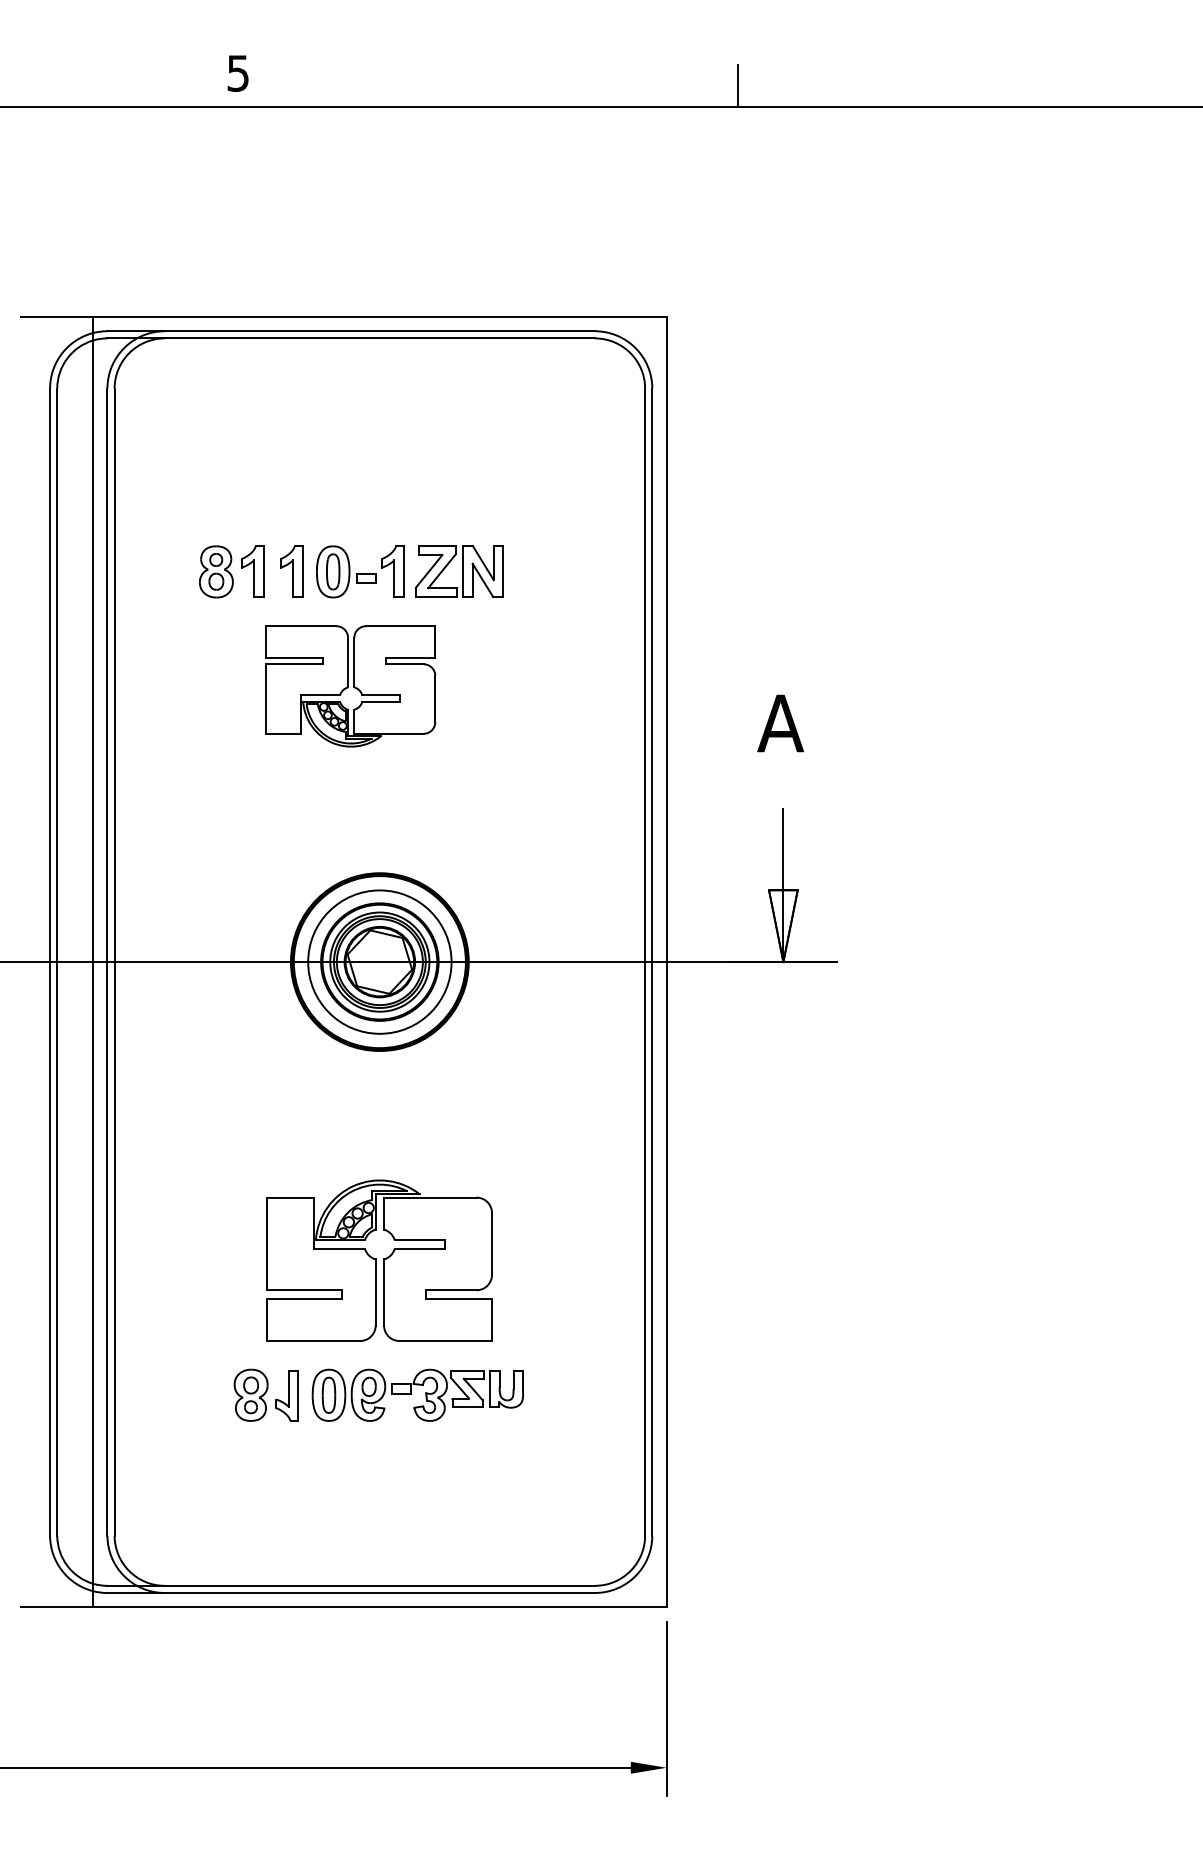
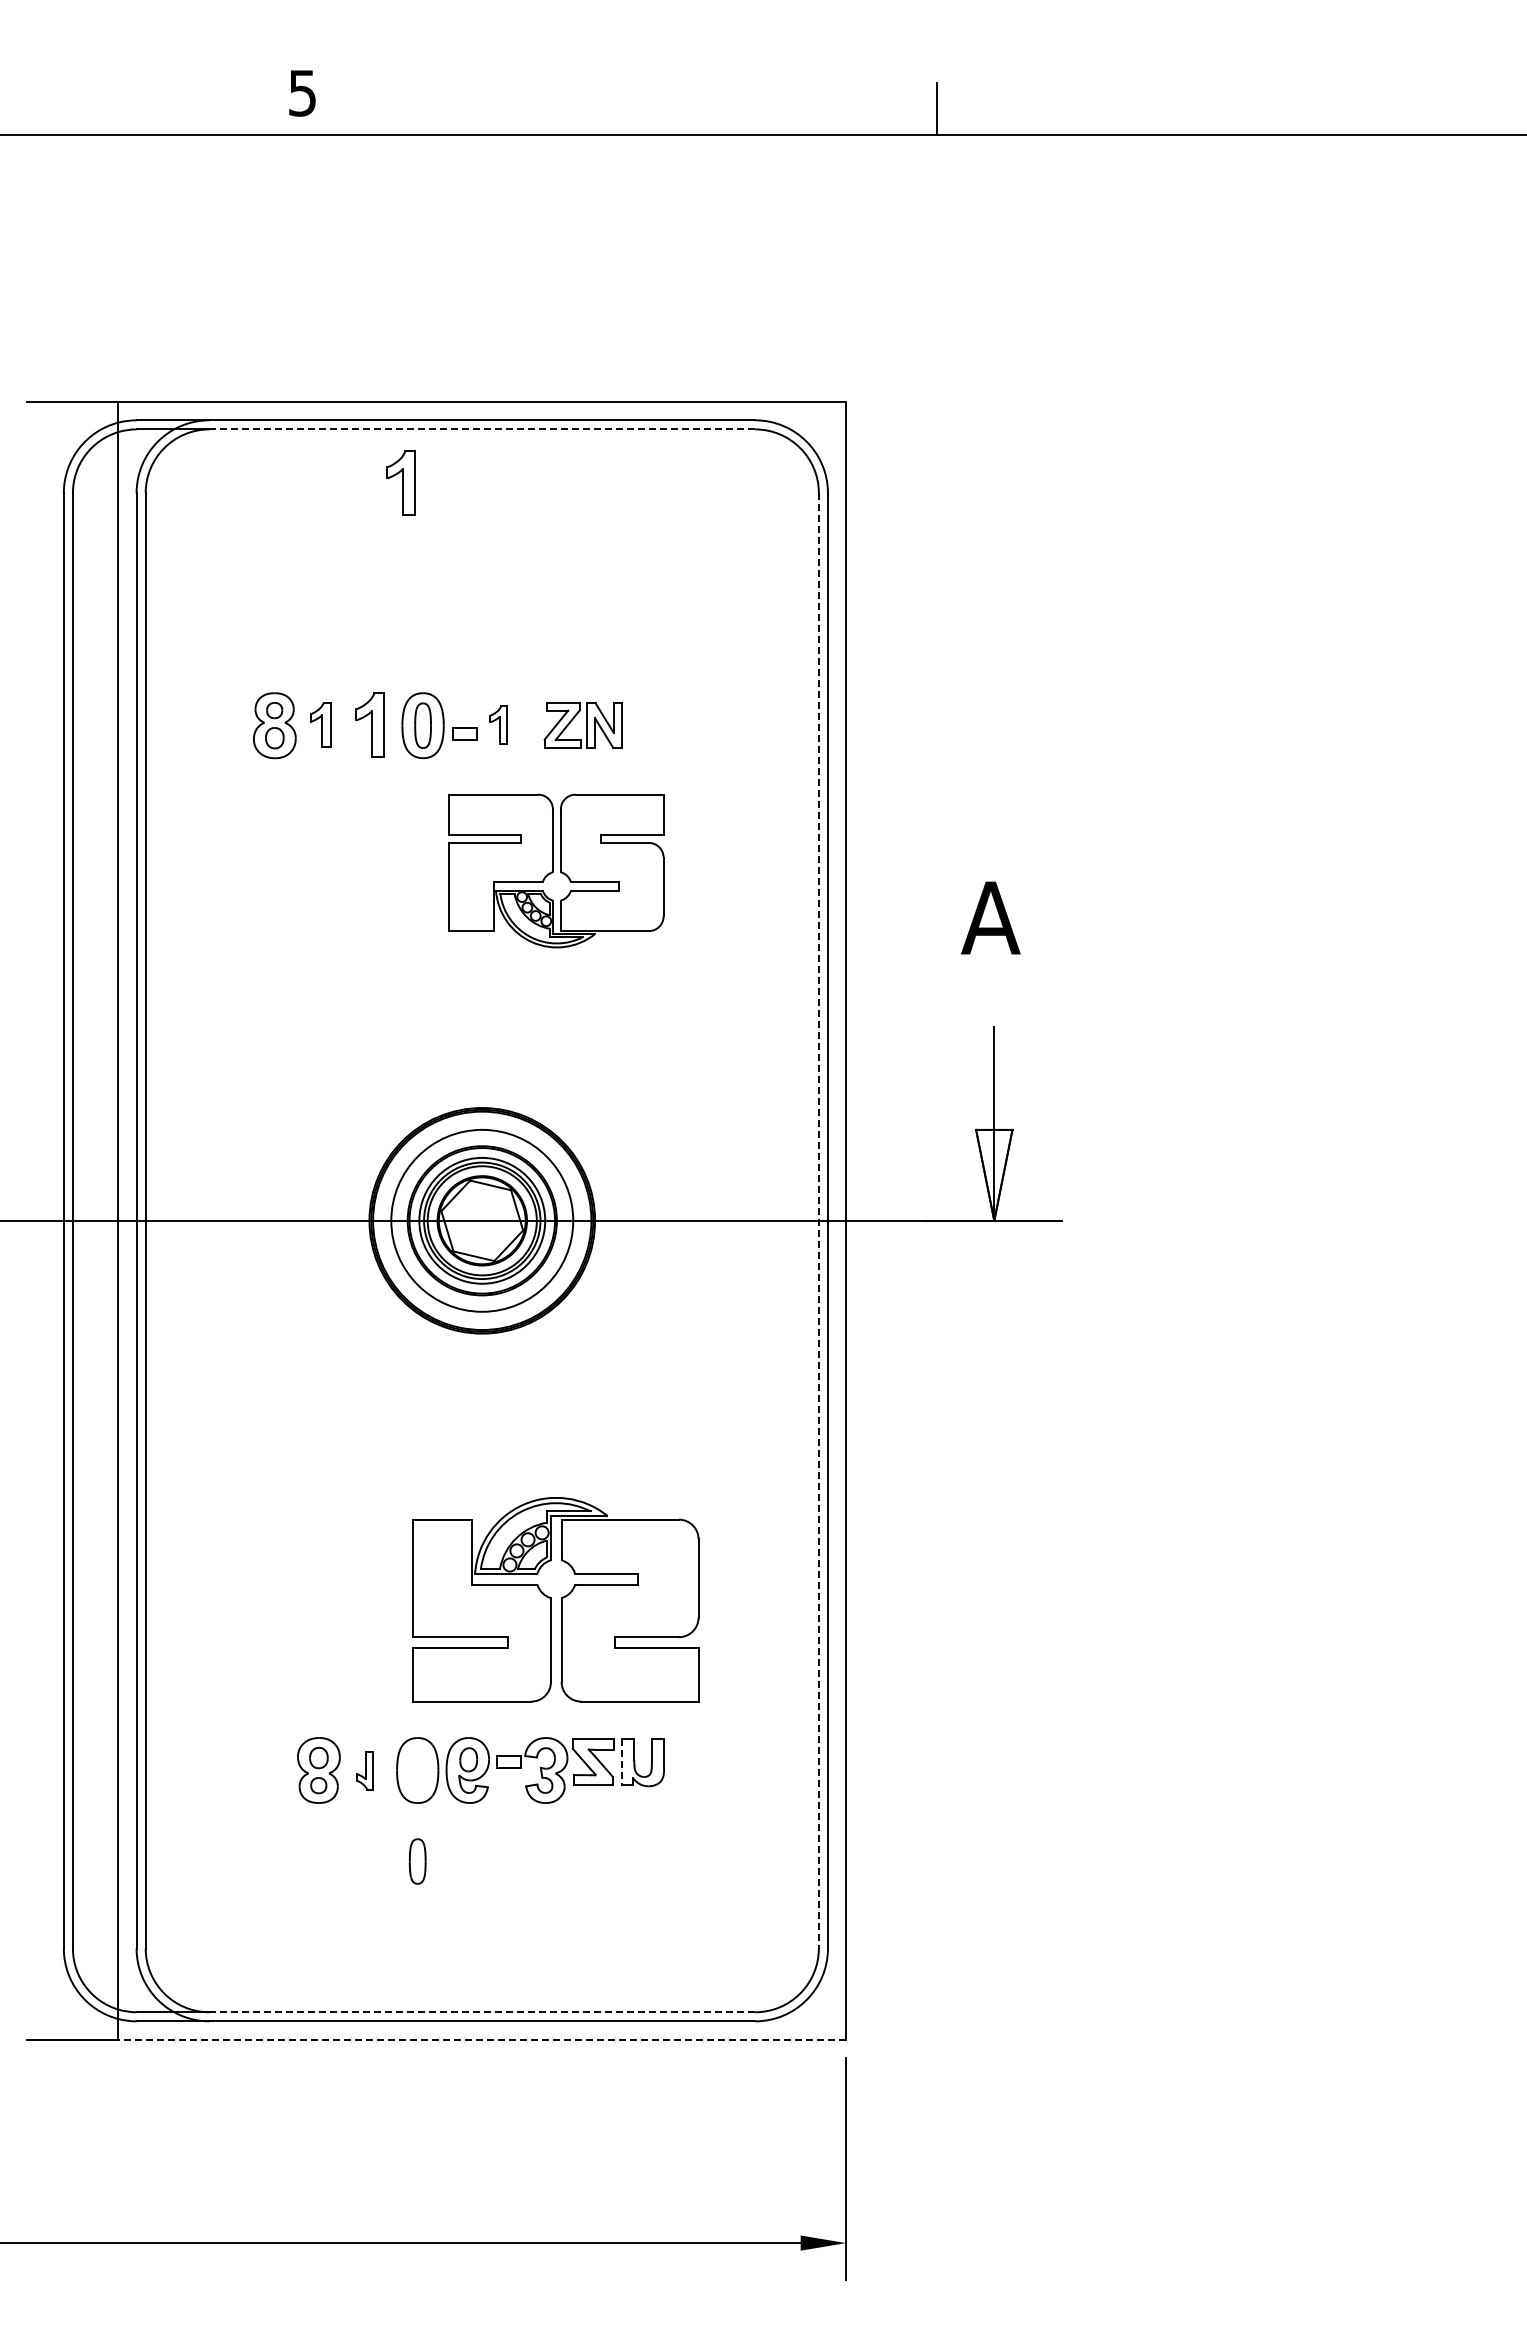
line: (380, 338) -> (482, 429), solid -> dashed
part: (315, 380) -> (400, 482), added
part: (252, 570) -> (320, 724), size x0.7
part: (392, 570) -> (498, 724), size x0.6
part: (459, 571) -> (583, 725), size x0.7
part: (350, 686) -> (556, 870), moved
line: (644, 961) -> (818, 1220), solid -> dashed
part: (379, 1260) -> (555, 1599), moved
line: (490, 1389) -> (622, 1762), solid -> dashed
part: (287, 1395) -> (364, 1770), size x0.6
part: (328, 1395) -> (417, 1861), moved
line: (380, 1586) -> (482, 2012), solid -> dashed
line: (380, 1607) -> (482, 2039), solid -> dashed

